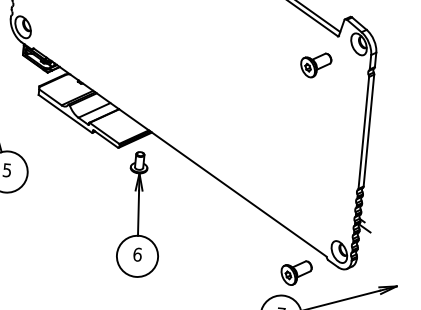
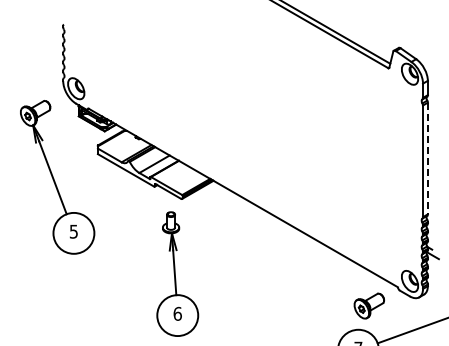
part: (316, 64) -> (369, 98), removed
line: (368, 130) -> (427, 158), solid -> dashed
part: (141, 214) -> (177, 273), moved

